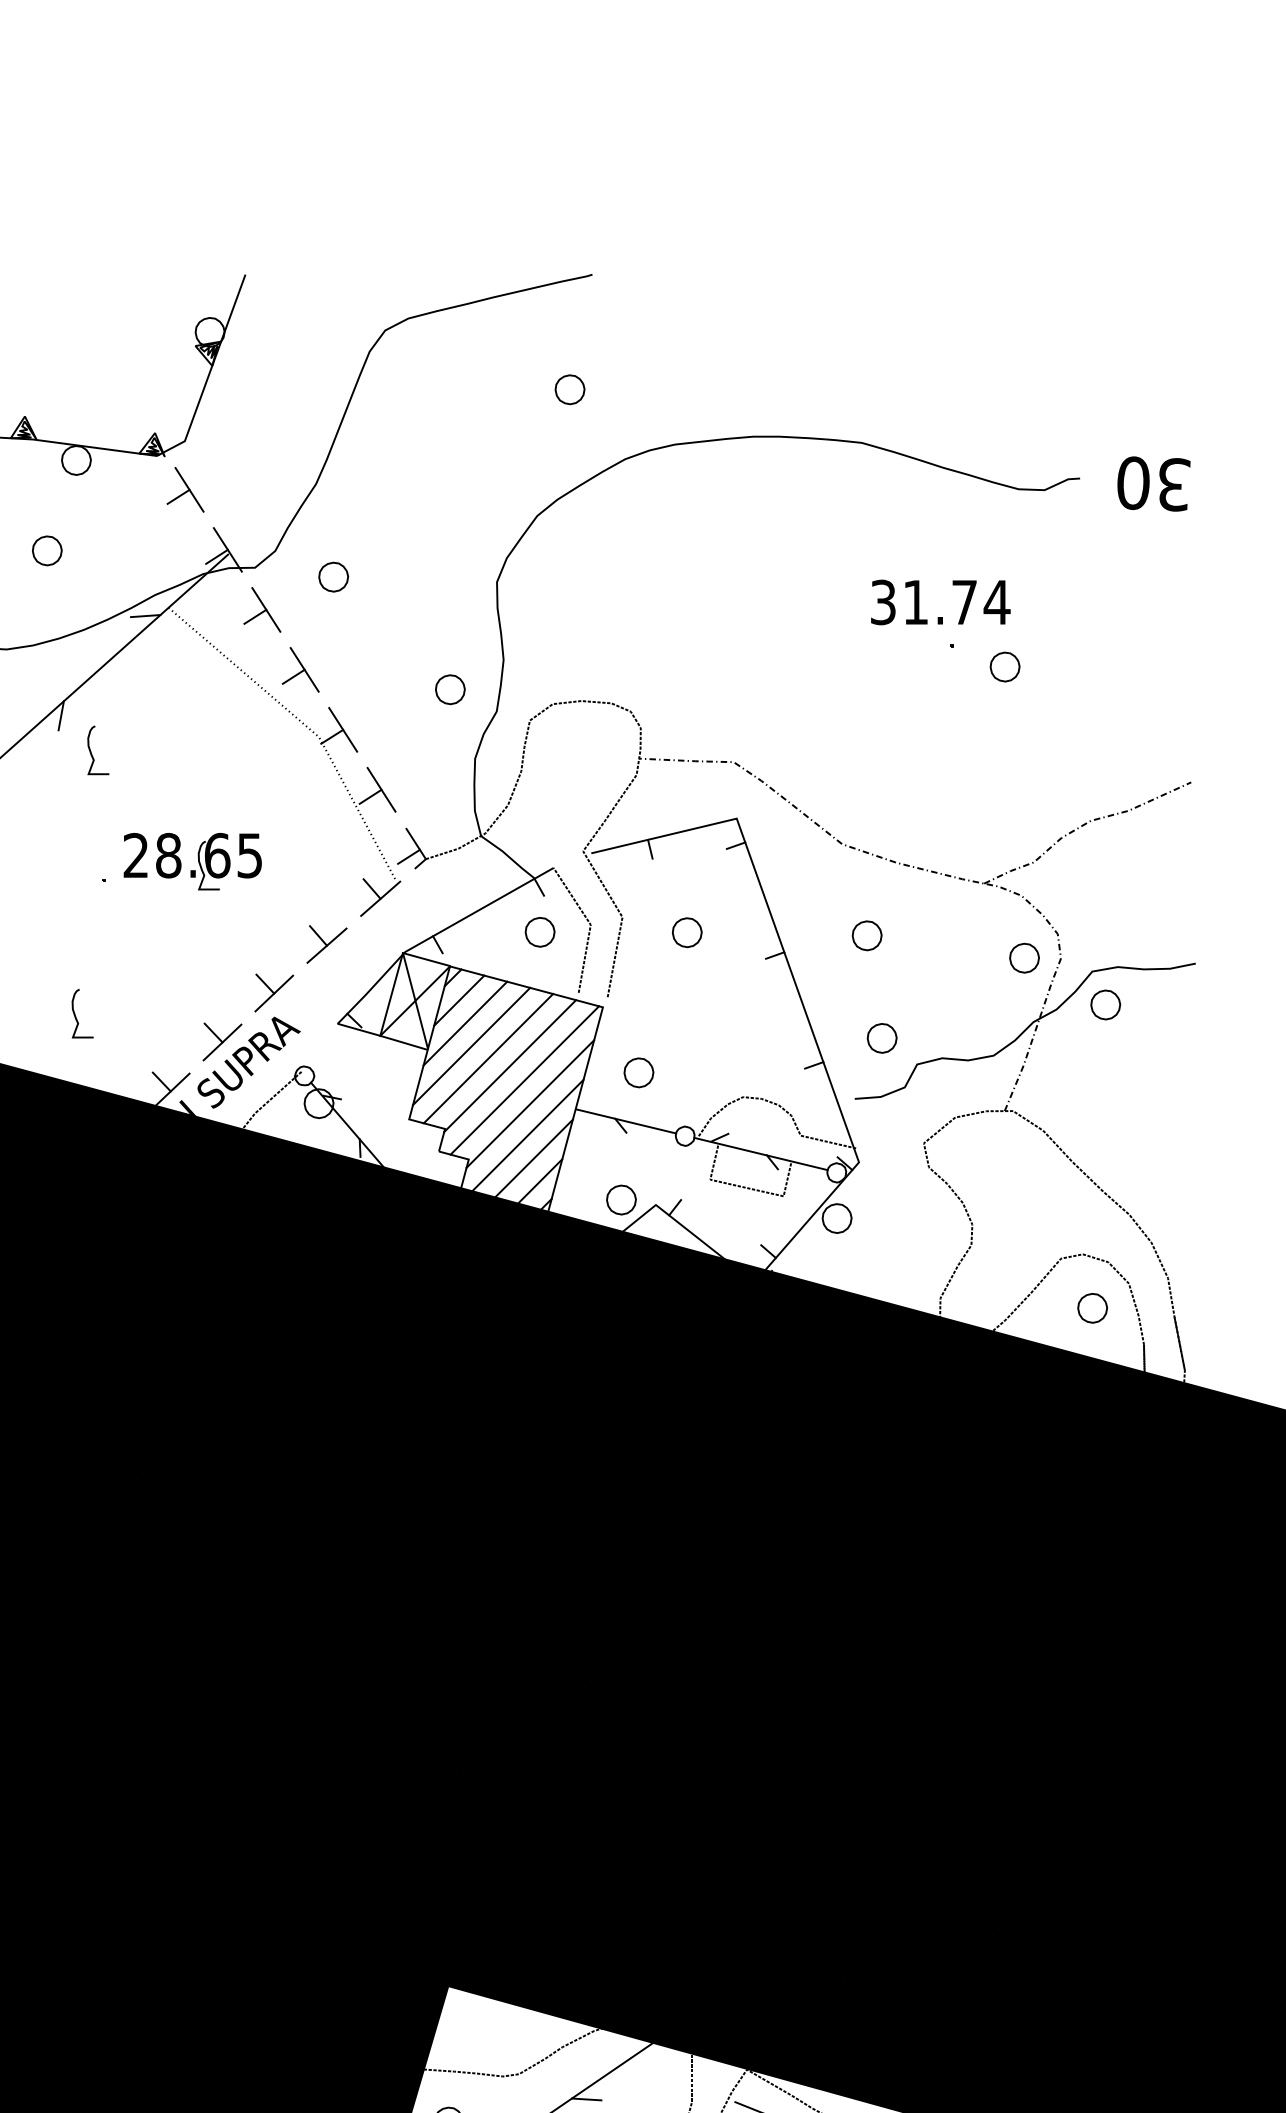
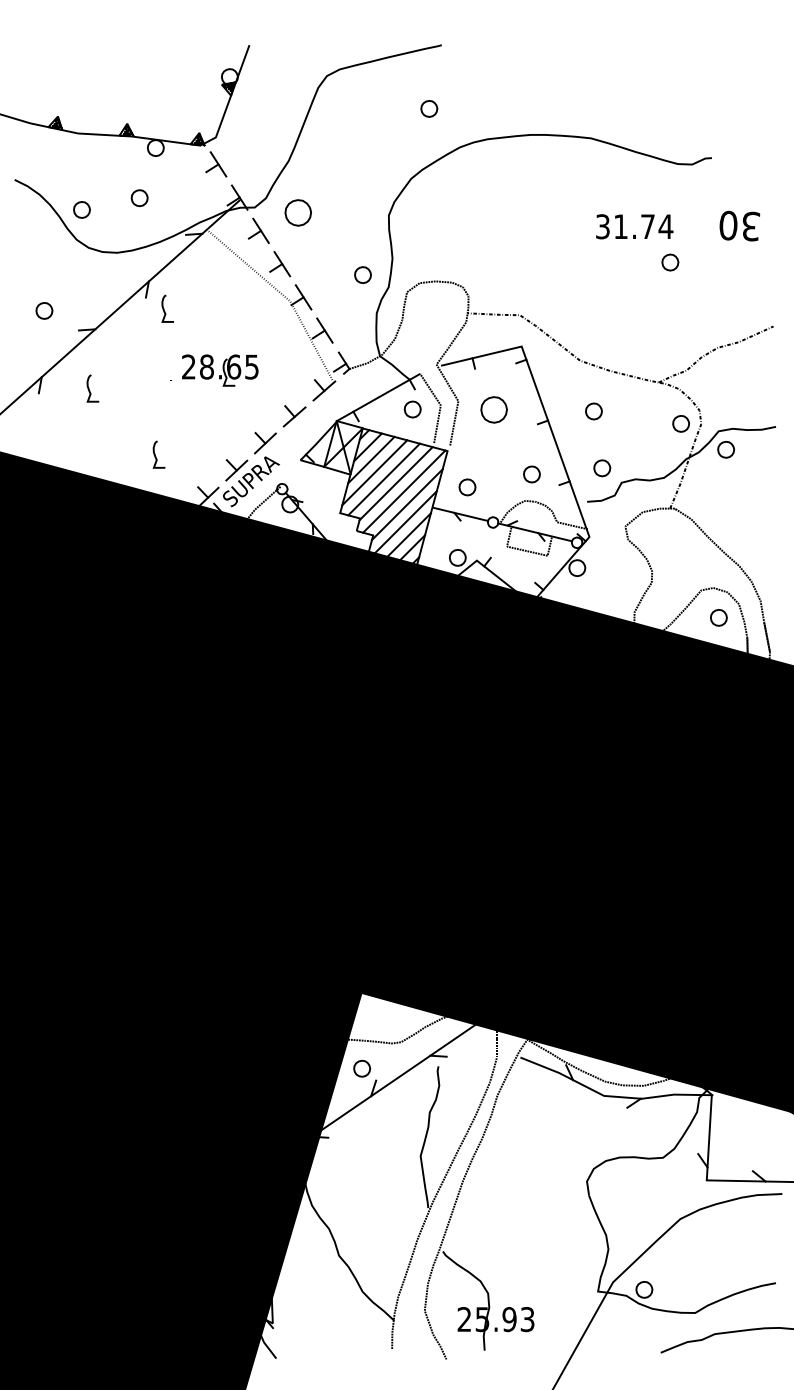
text: (1153, 482) -> (739, 225), moved
part: (333, 576) -> (298, 212), size x1.6
part: (687, 932) -> (494, 409), size x1.6
part: (754, 1049) -> (531, 474), added

